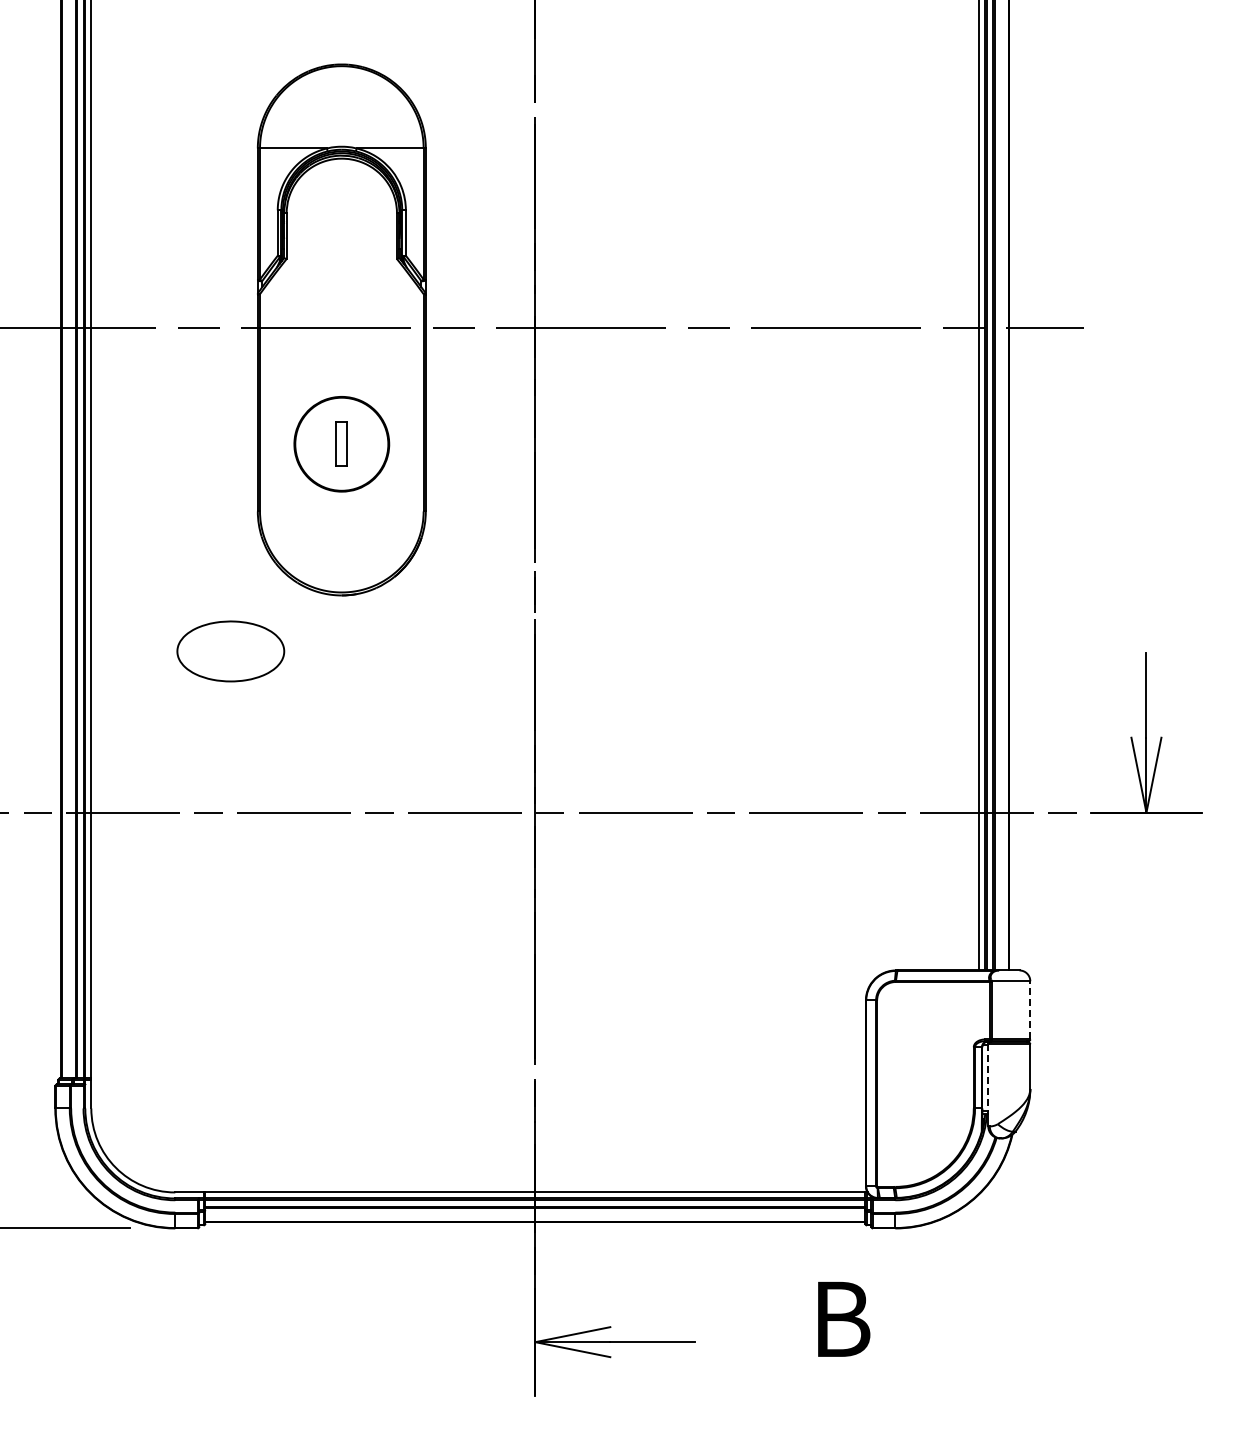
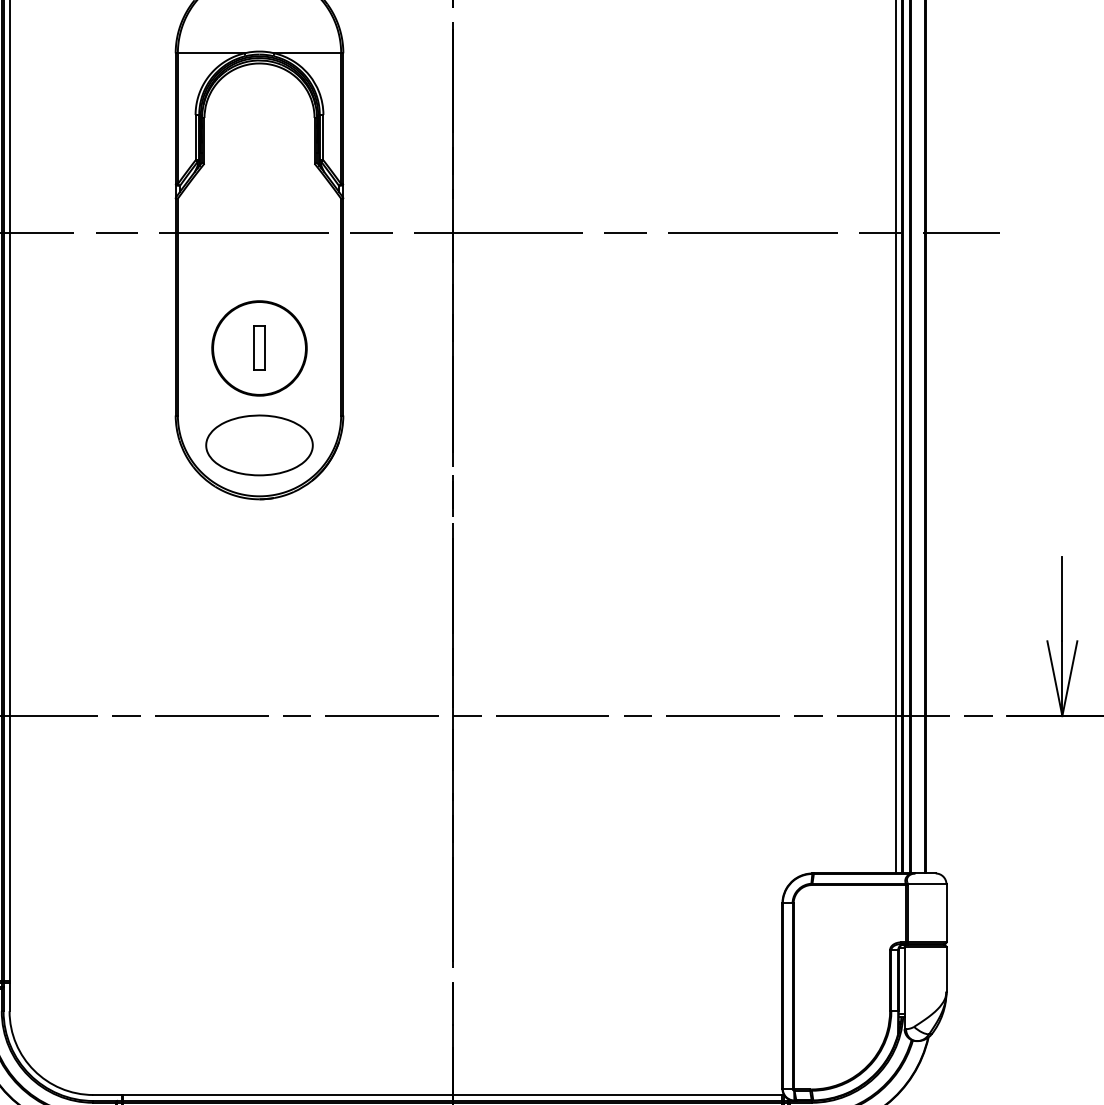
part: (230, 651) -> (259, 445), moved
line: (1030, 1009) -> (946, 912), dashed -> solid
line: (988, 1079) -> (904, 982), dashed -> solid

